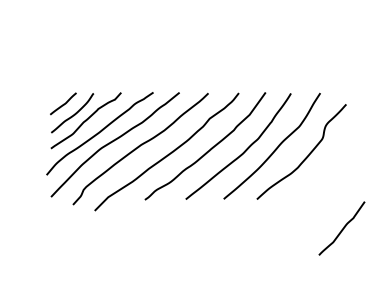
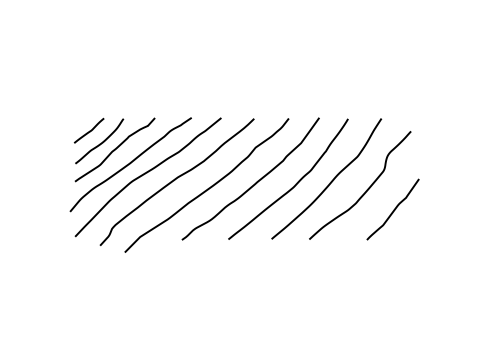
curve: (342, 228) -> (393, 209), moved

